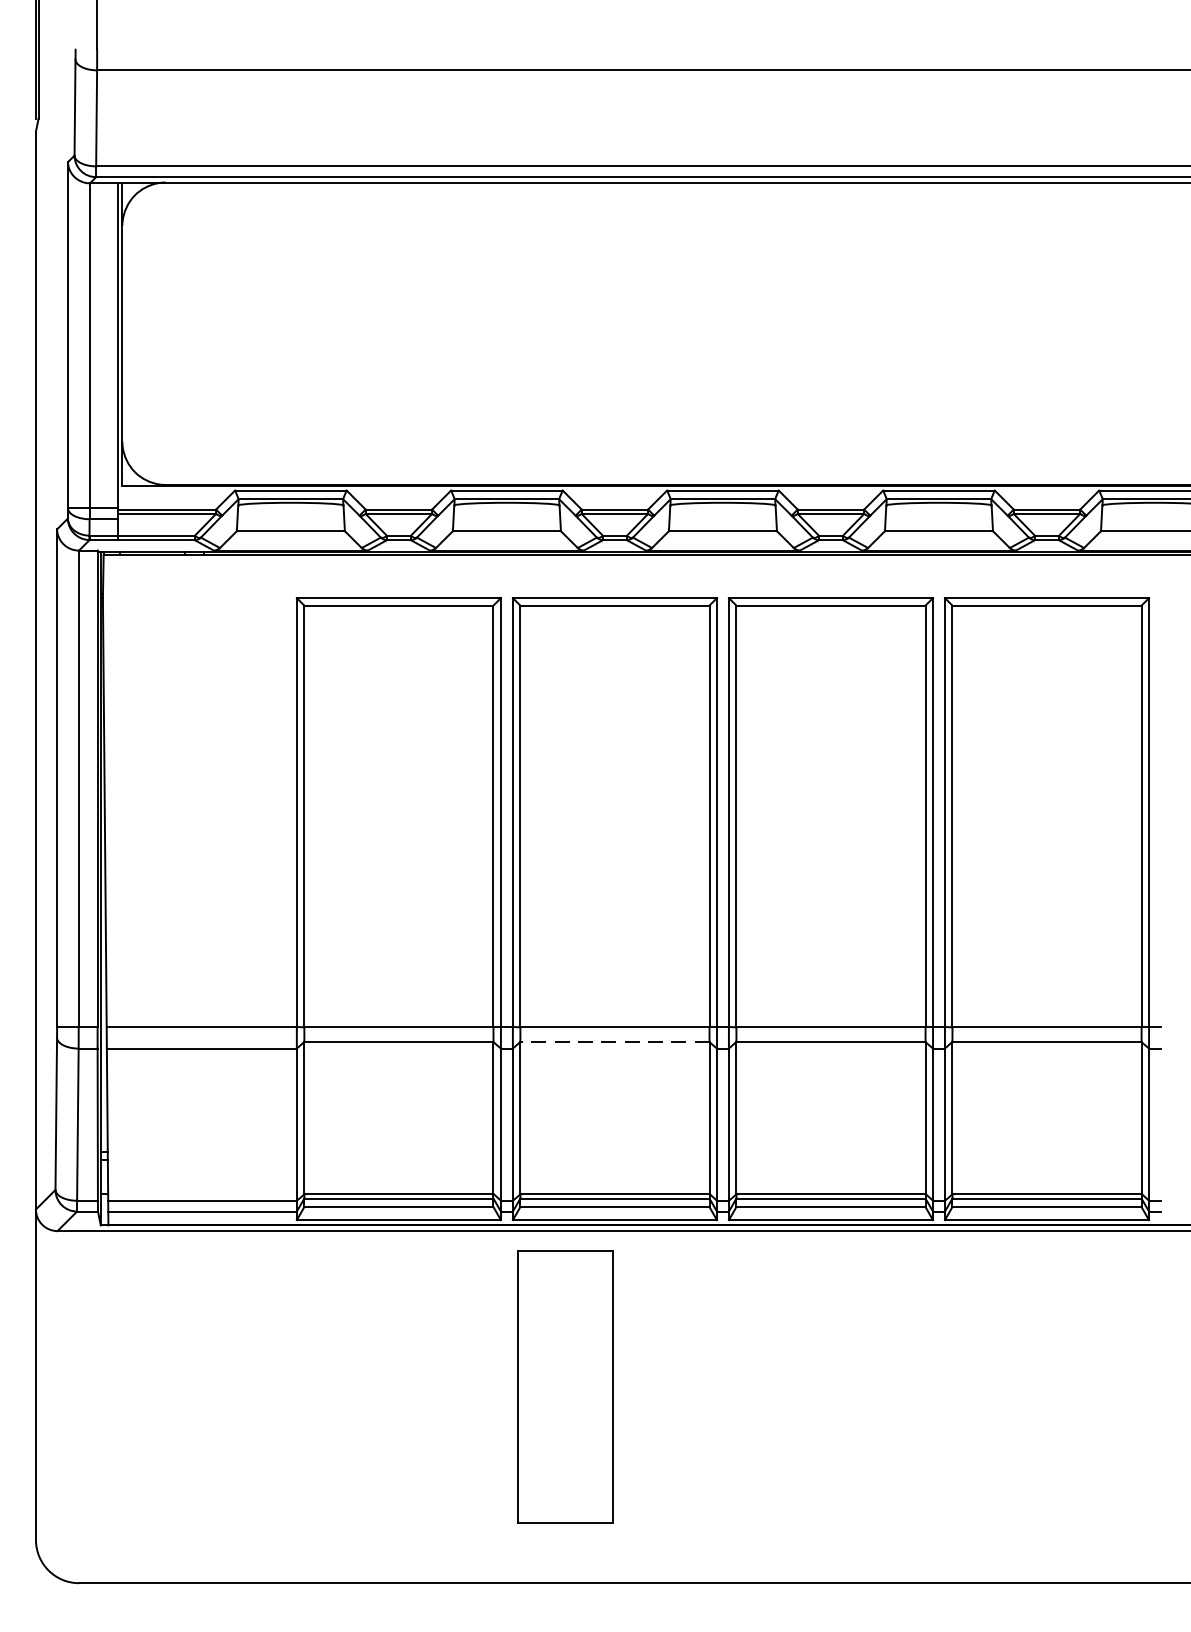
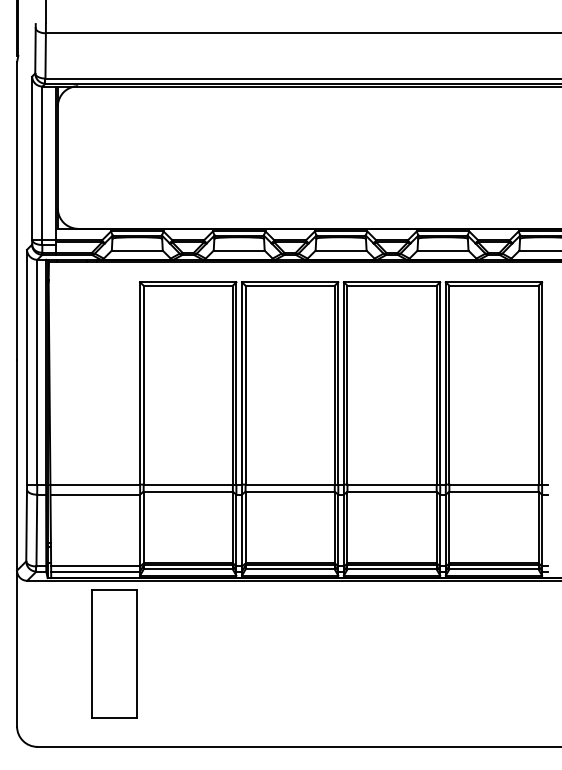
line: (615, 1041) -> (290, 491), dashed -> solid
part: (564, 1385) -> (114, 653), moved

